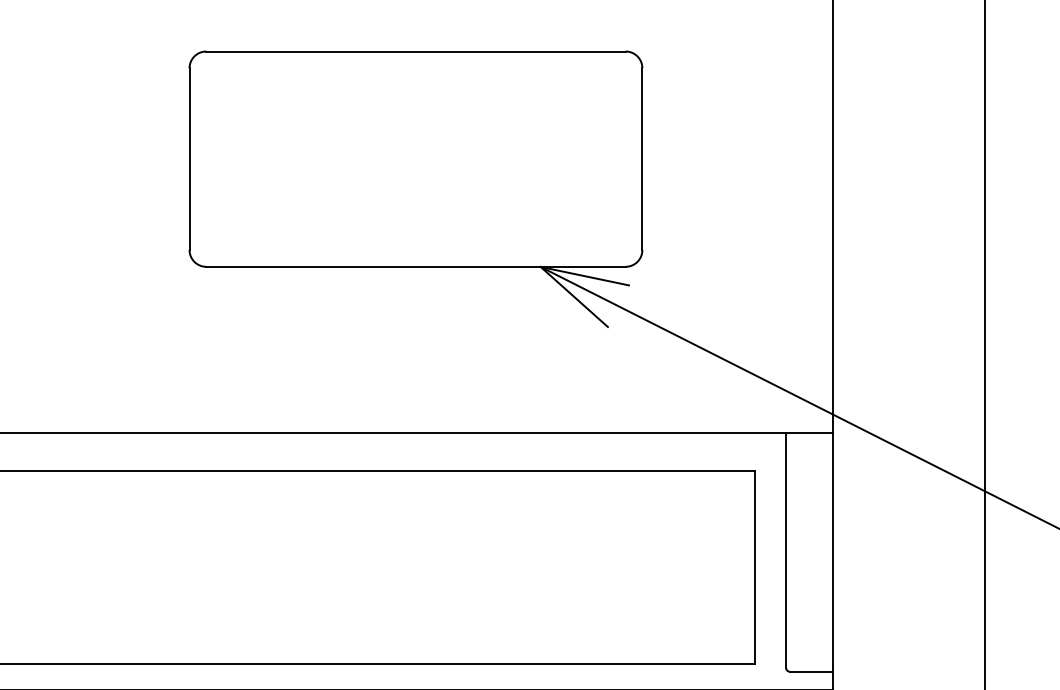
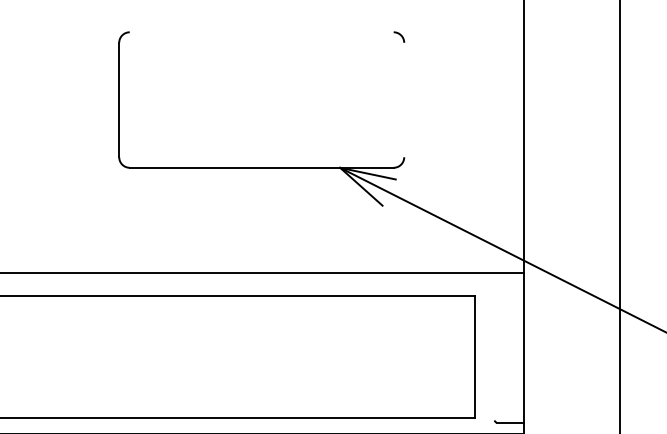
line: (415, 51) -> (261, 32), removed
line: (642, 158) -> (404, 99), removed
line: (785, 550) -> (494, 346), removed

